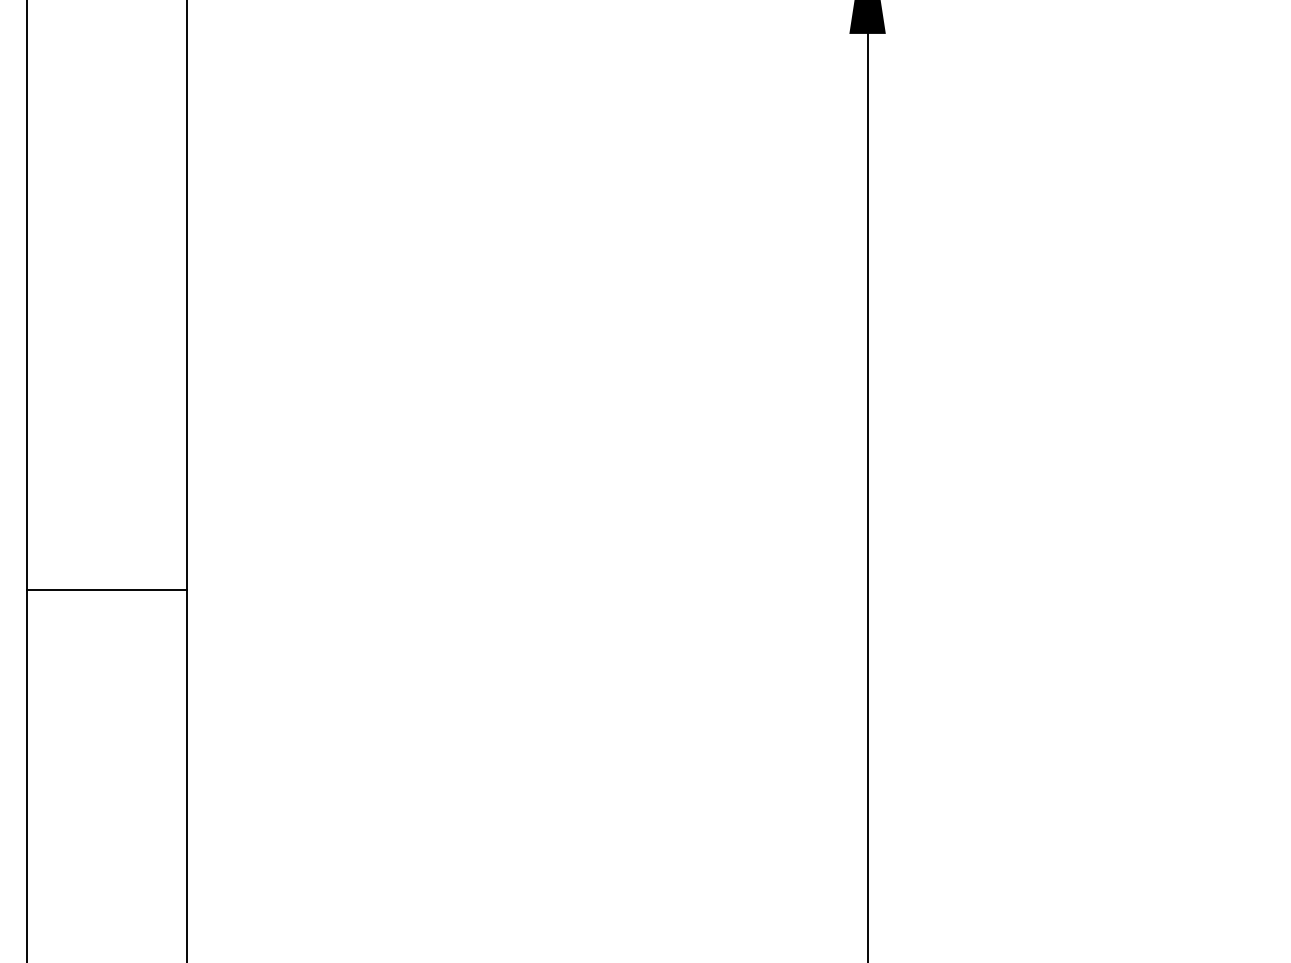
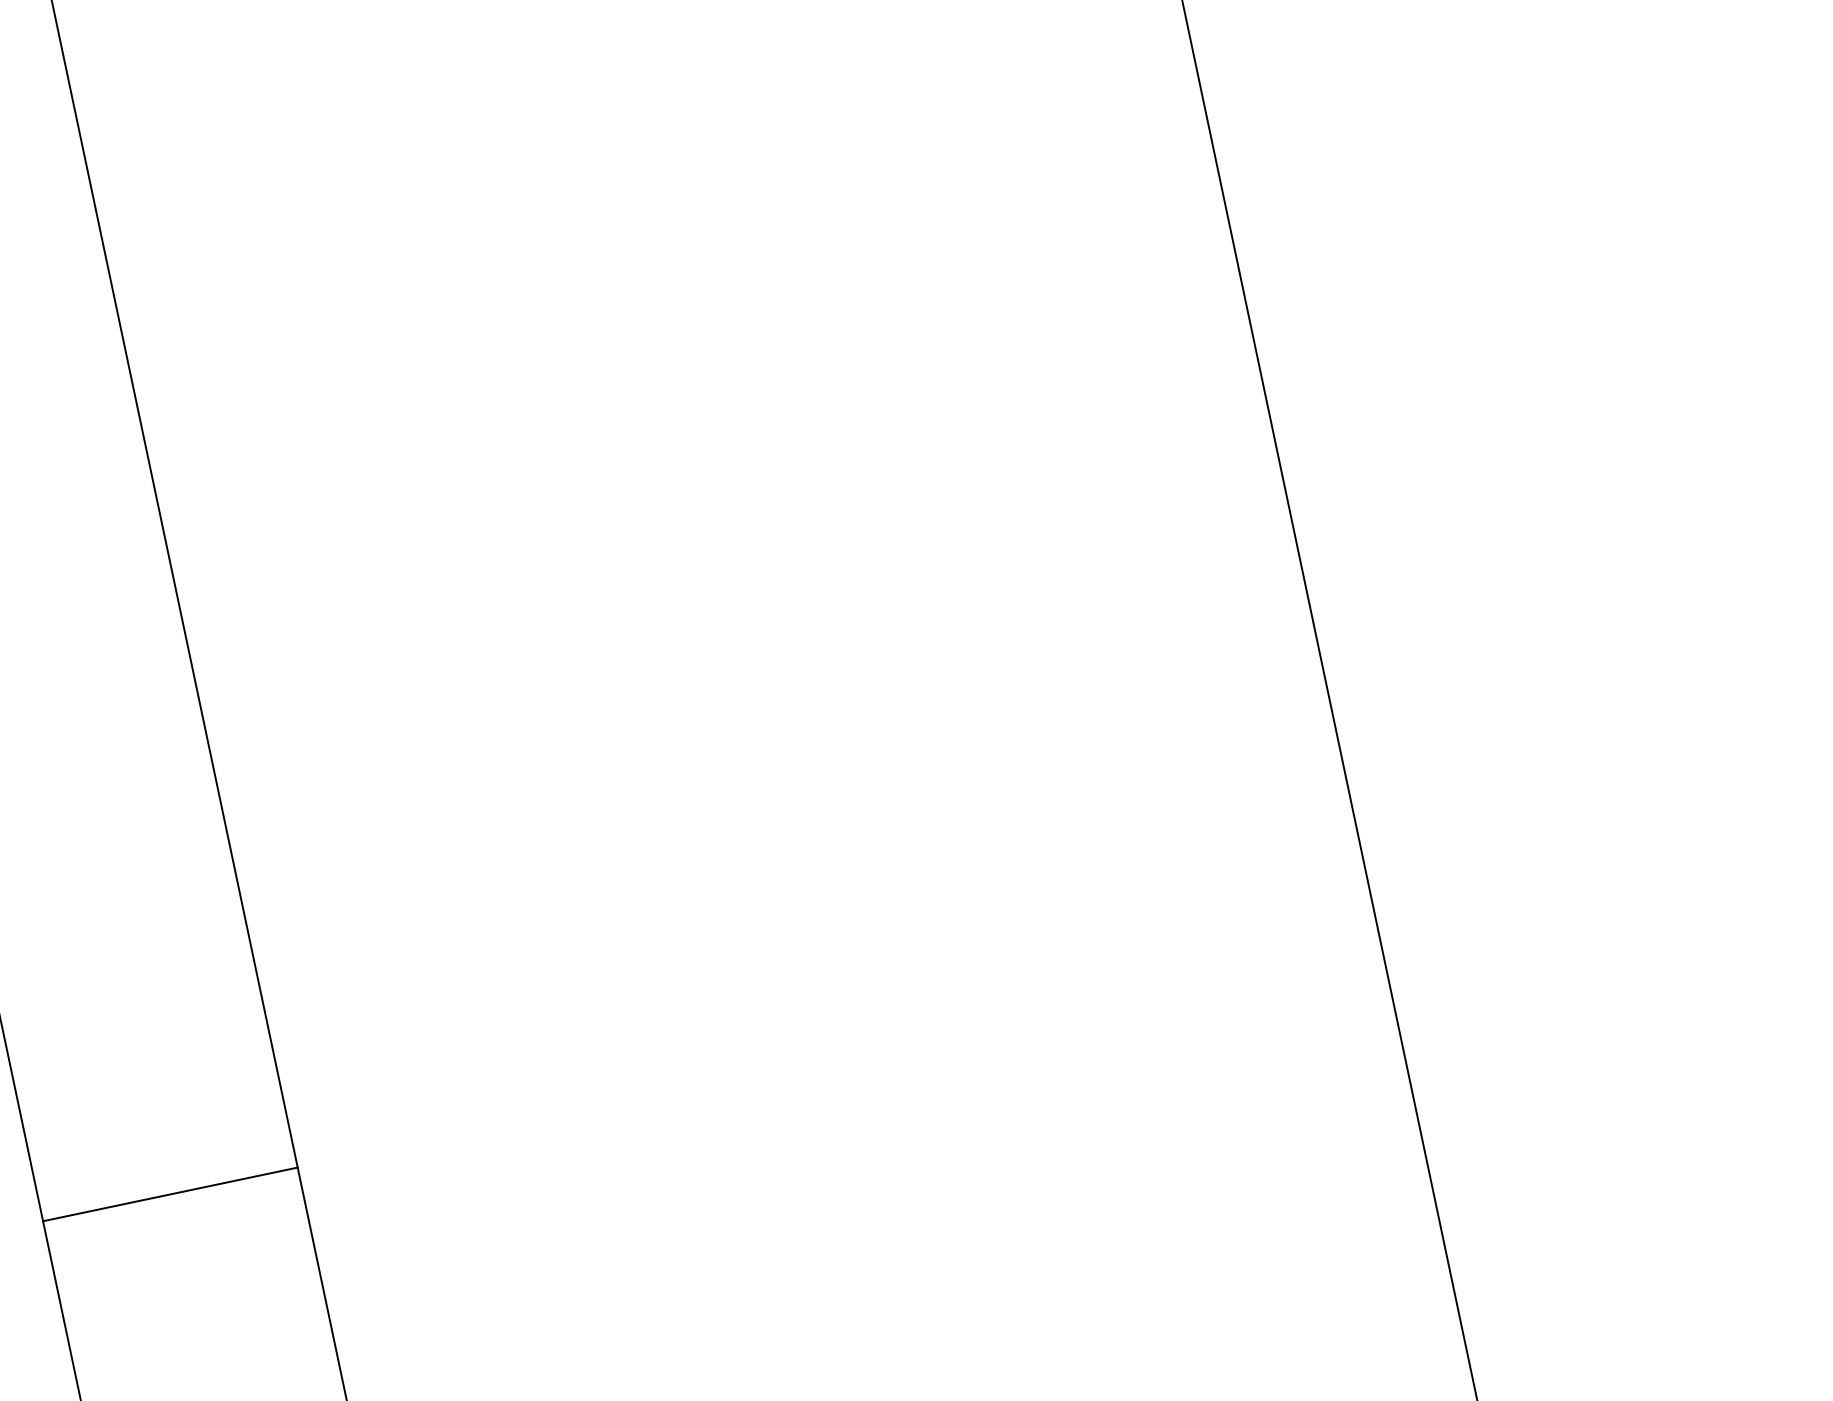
line: (106, 590) -> (170, 1195), moved

